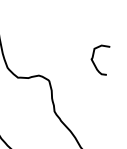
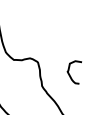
curve: (95, 62) -> (70, 74), moved

